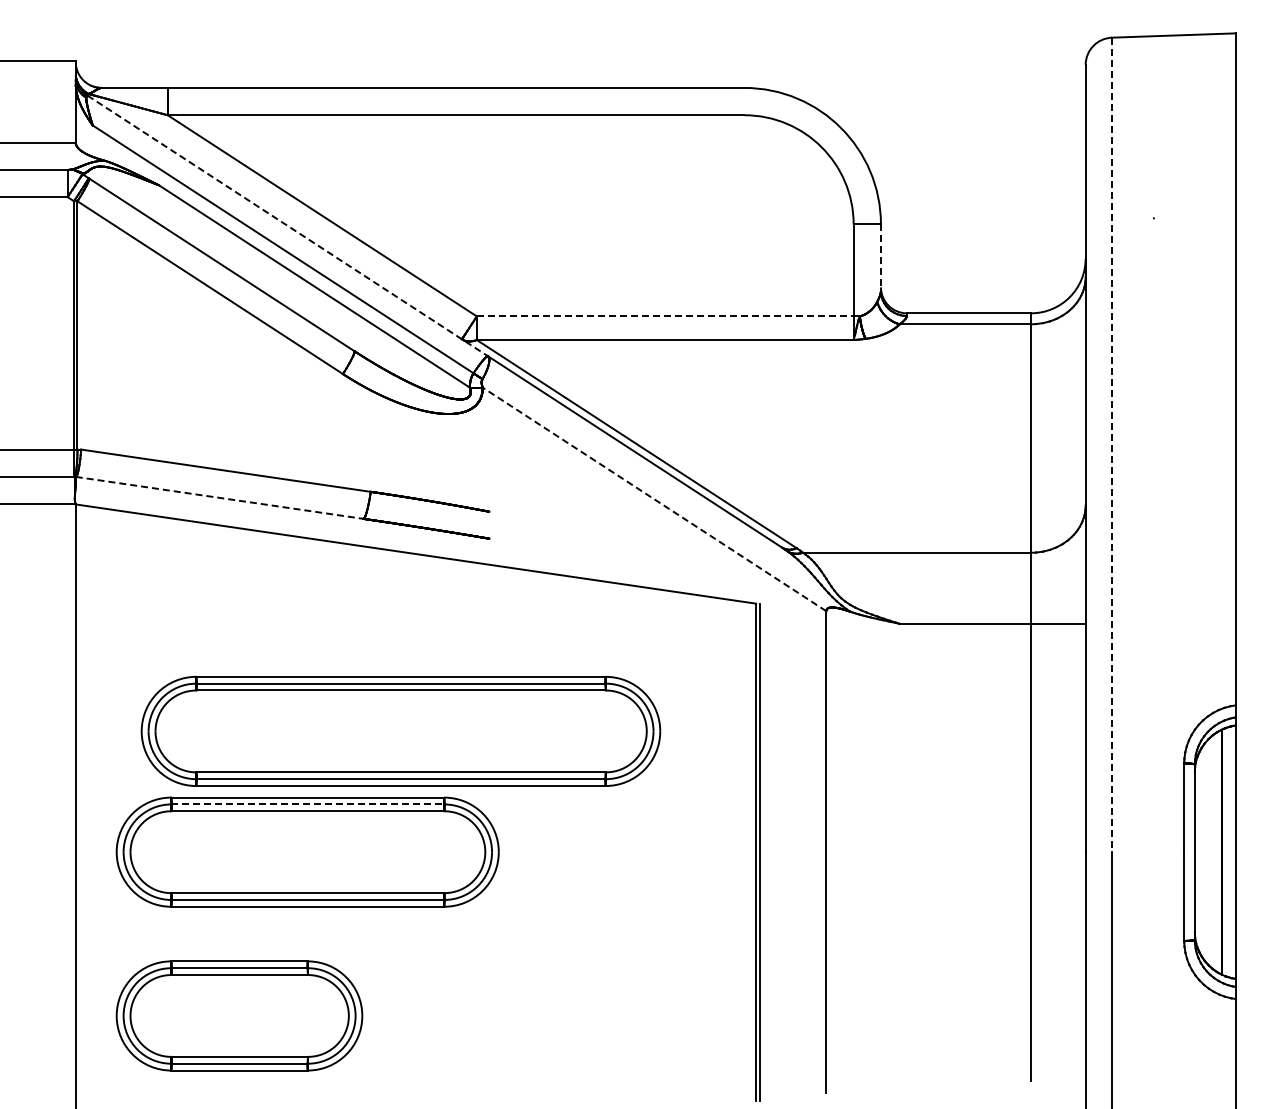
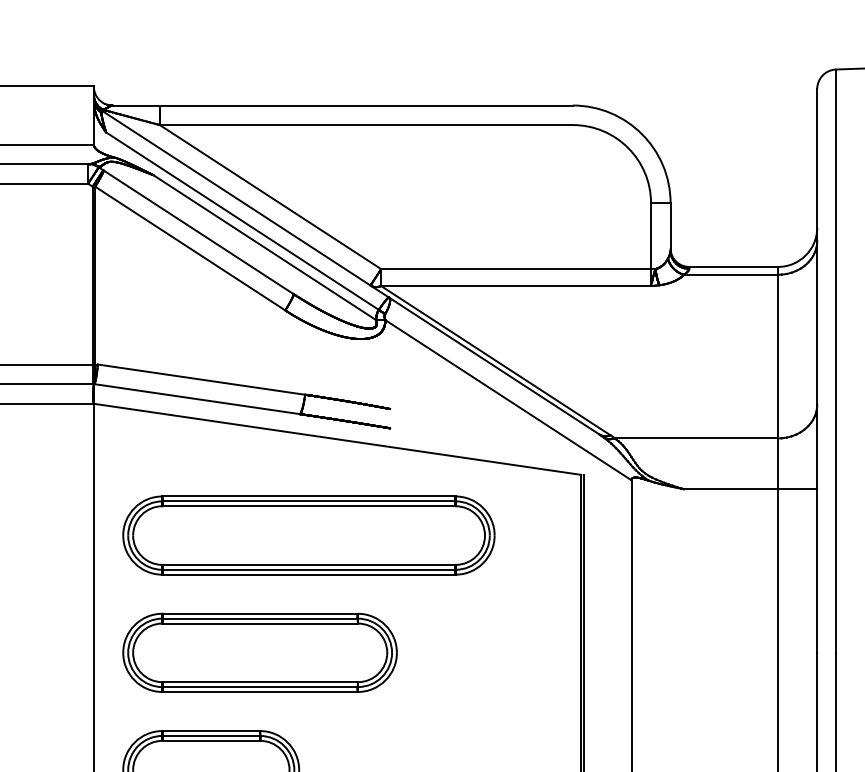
line: (287, 225) -> (245, 204), dashed -> solid
line: (880, 258) -> (670, 227), dashed -> solid
line: (665, 316) -> (516, 269), dashed -> solid
line: (1112, 445) -> (836, 361), dashed -> solid
line: (220, 497) -> (197, 398), dashed -> solid
line: (654, 499) -> (508, 400), dashed -> solid
part: (400, 730) -> (308, 534), moved
line: (308, 804) -> (260, 618), dashed -> solid

